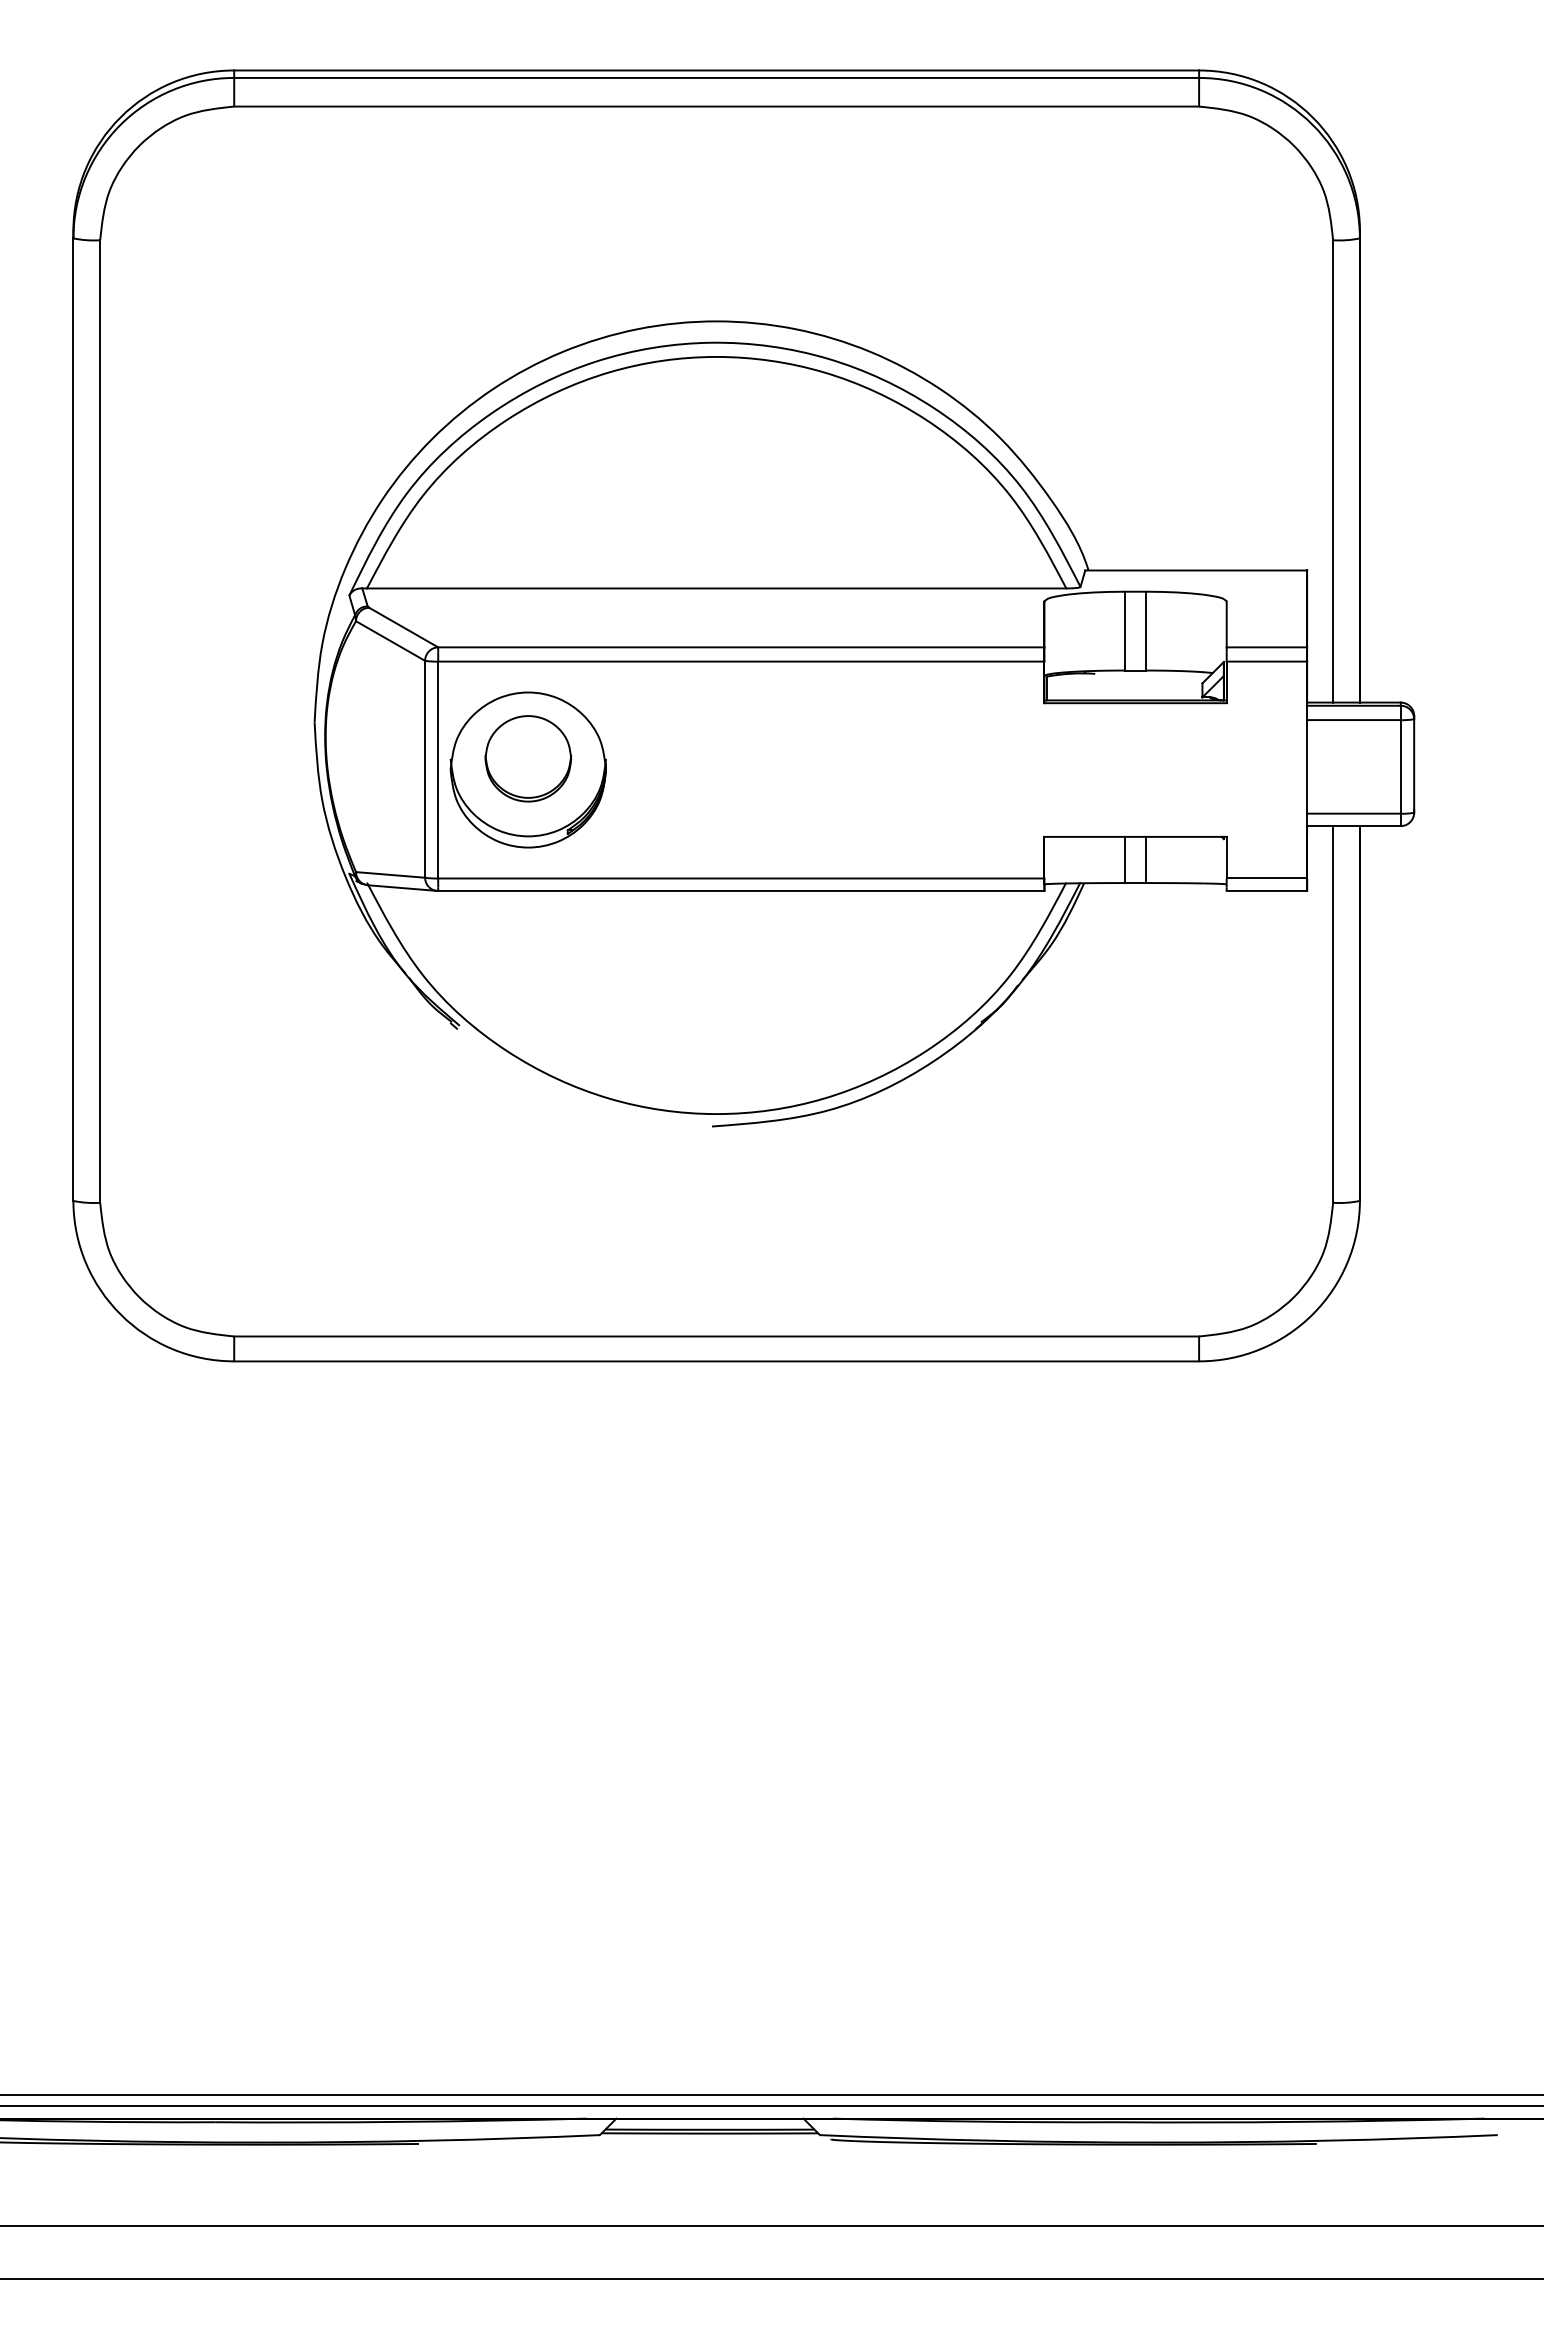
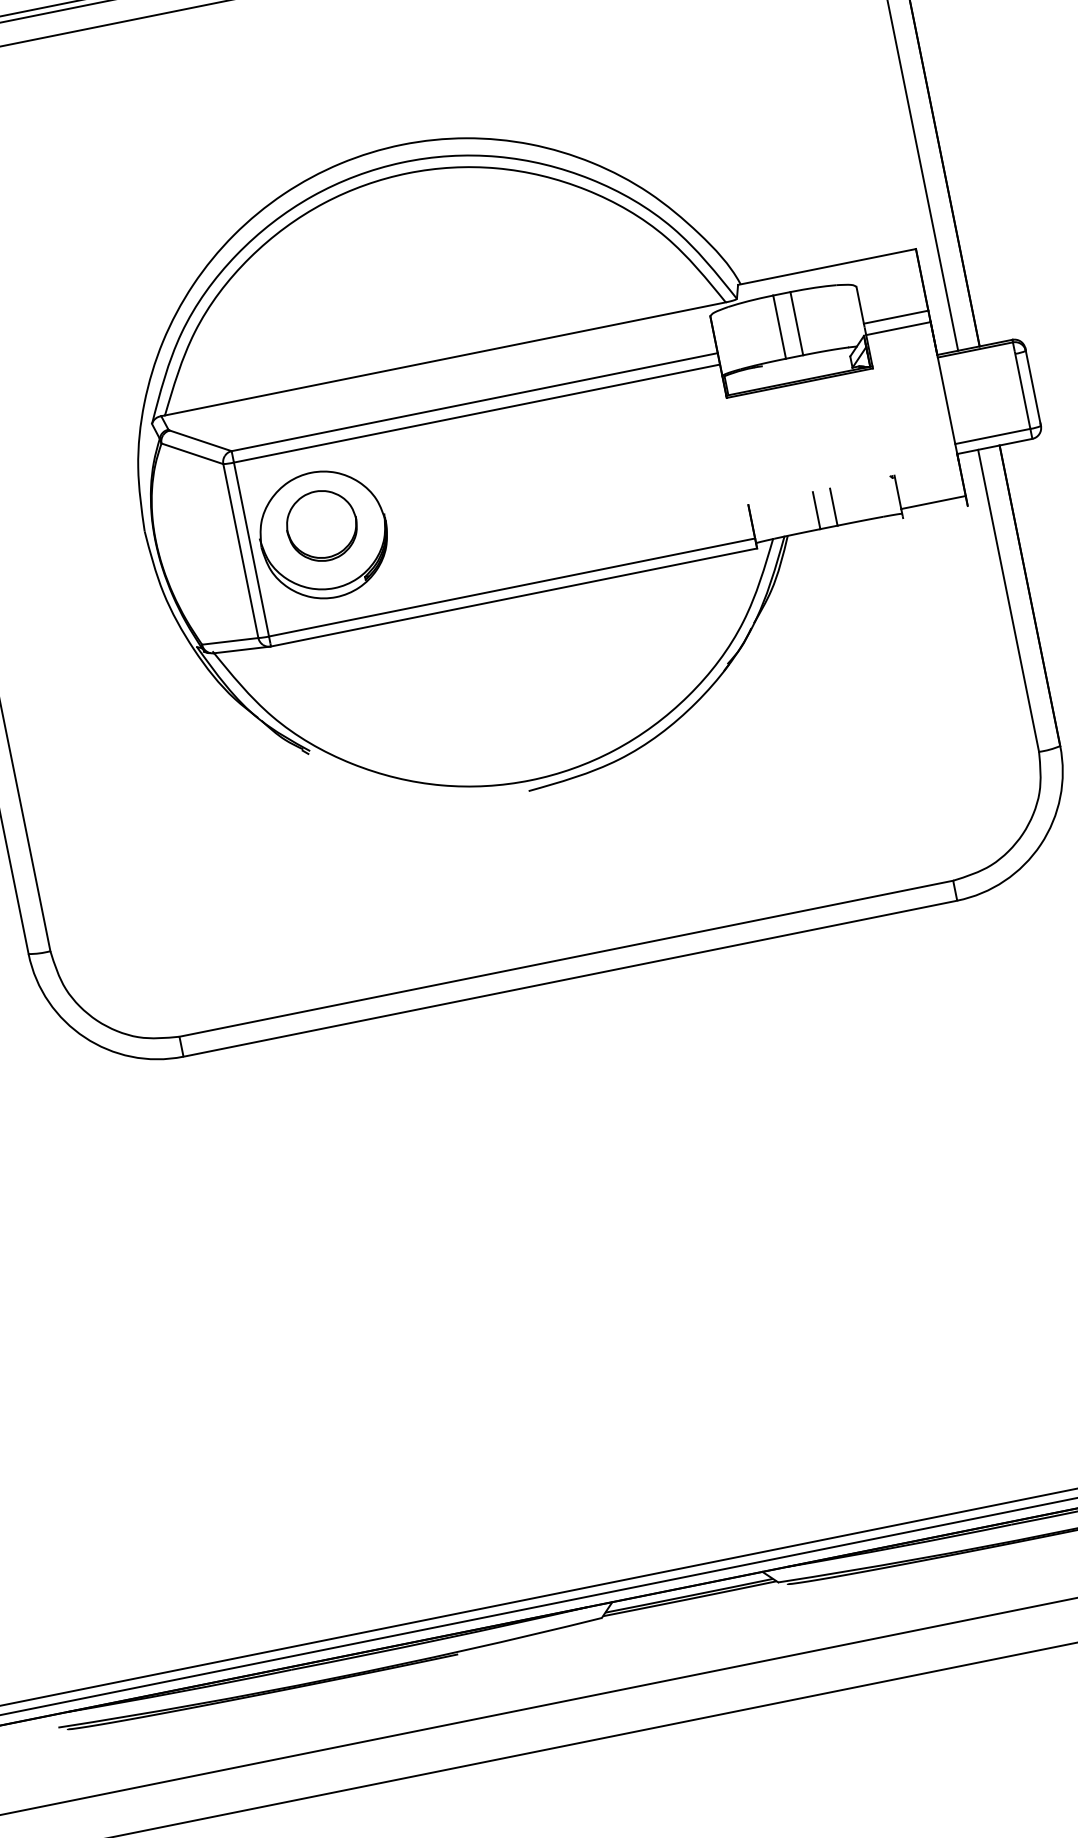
line: (1353, 720) -> (977, 361), removed
line: (1135, 836) -> (821, 490), removed
line: (1266, 890) -> (935, 512), removed

